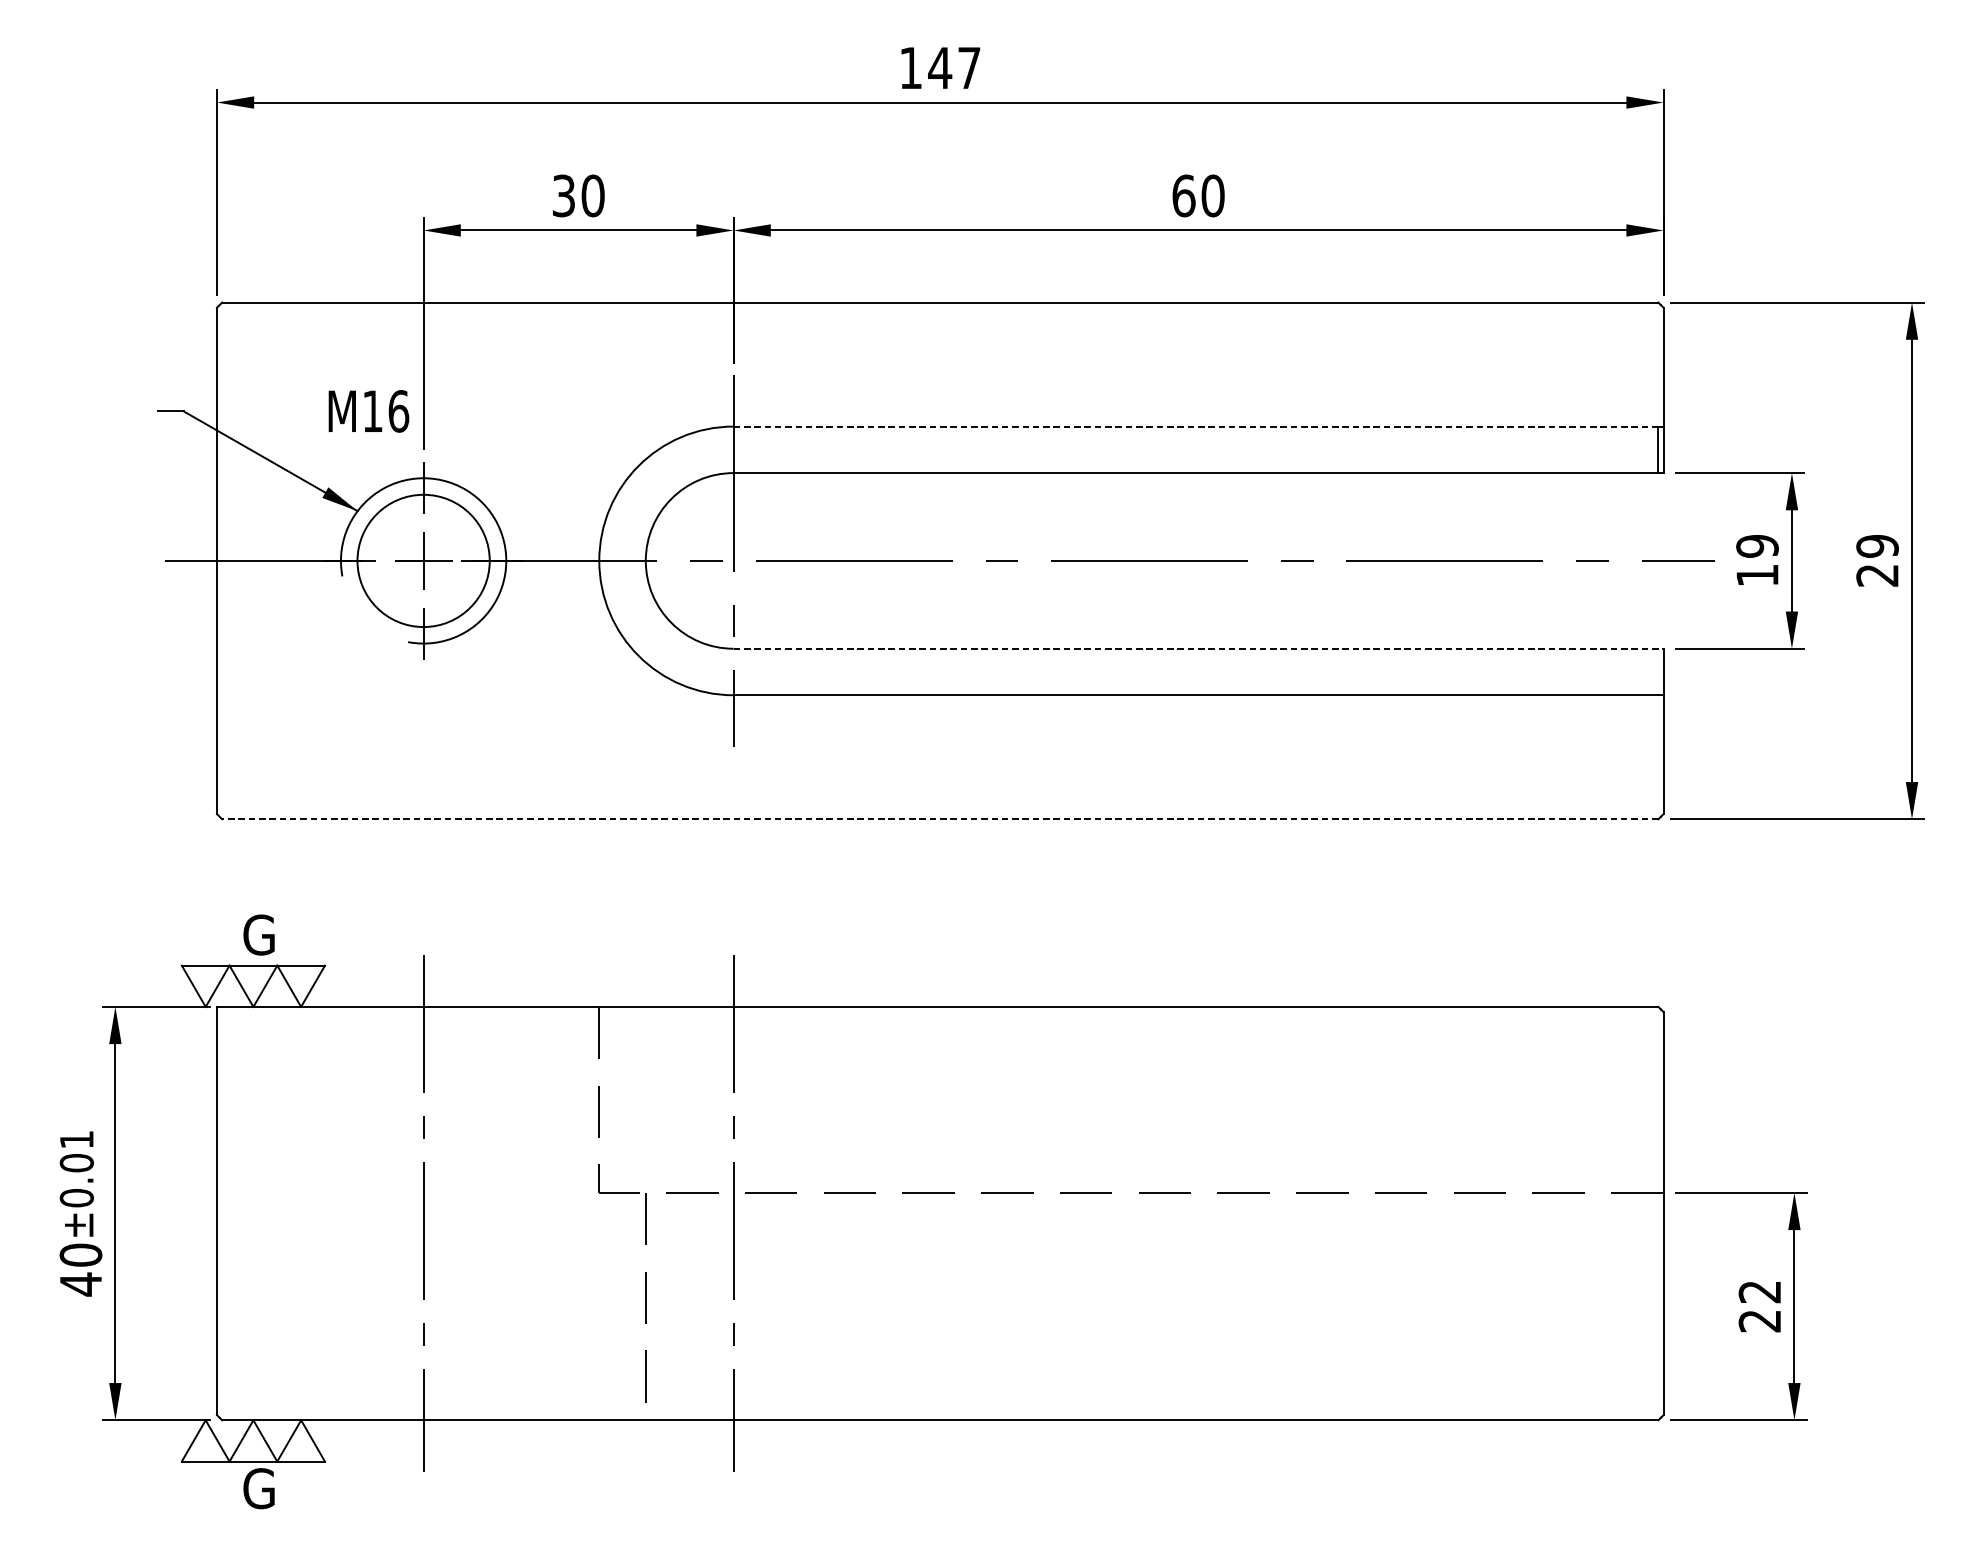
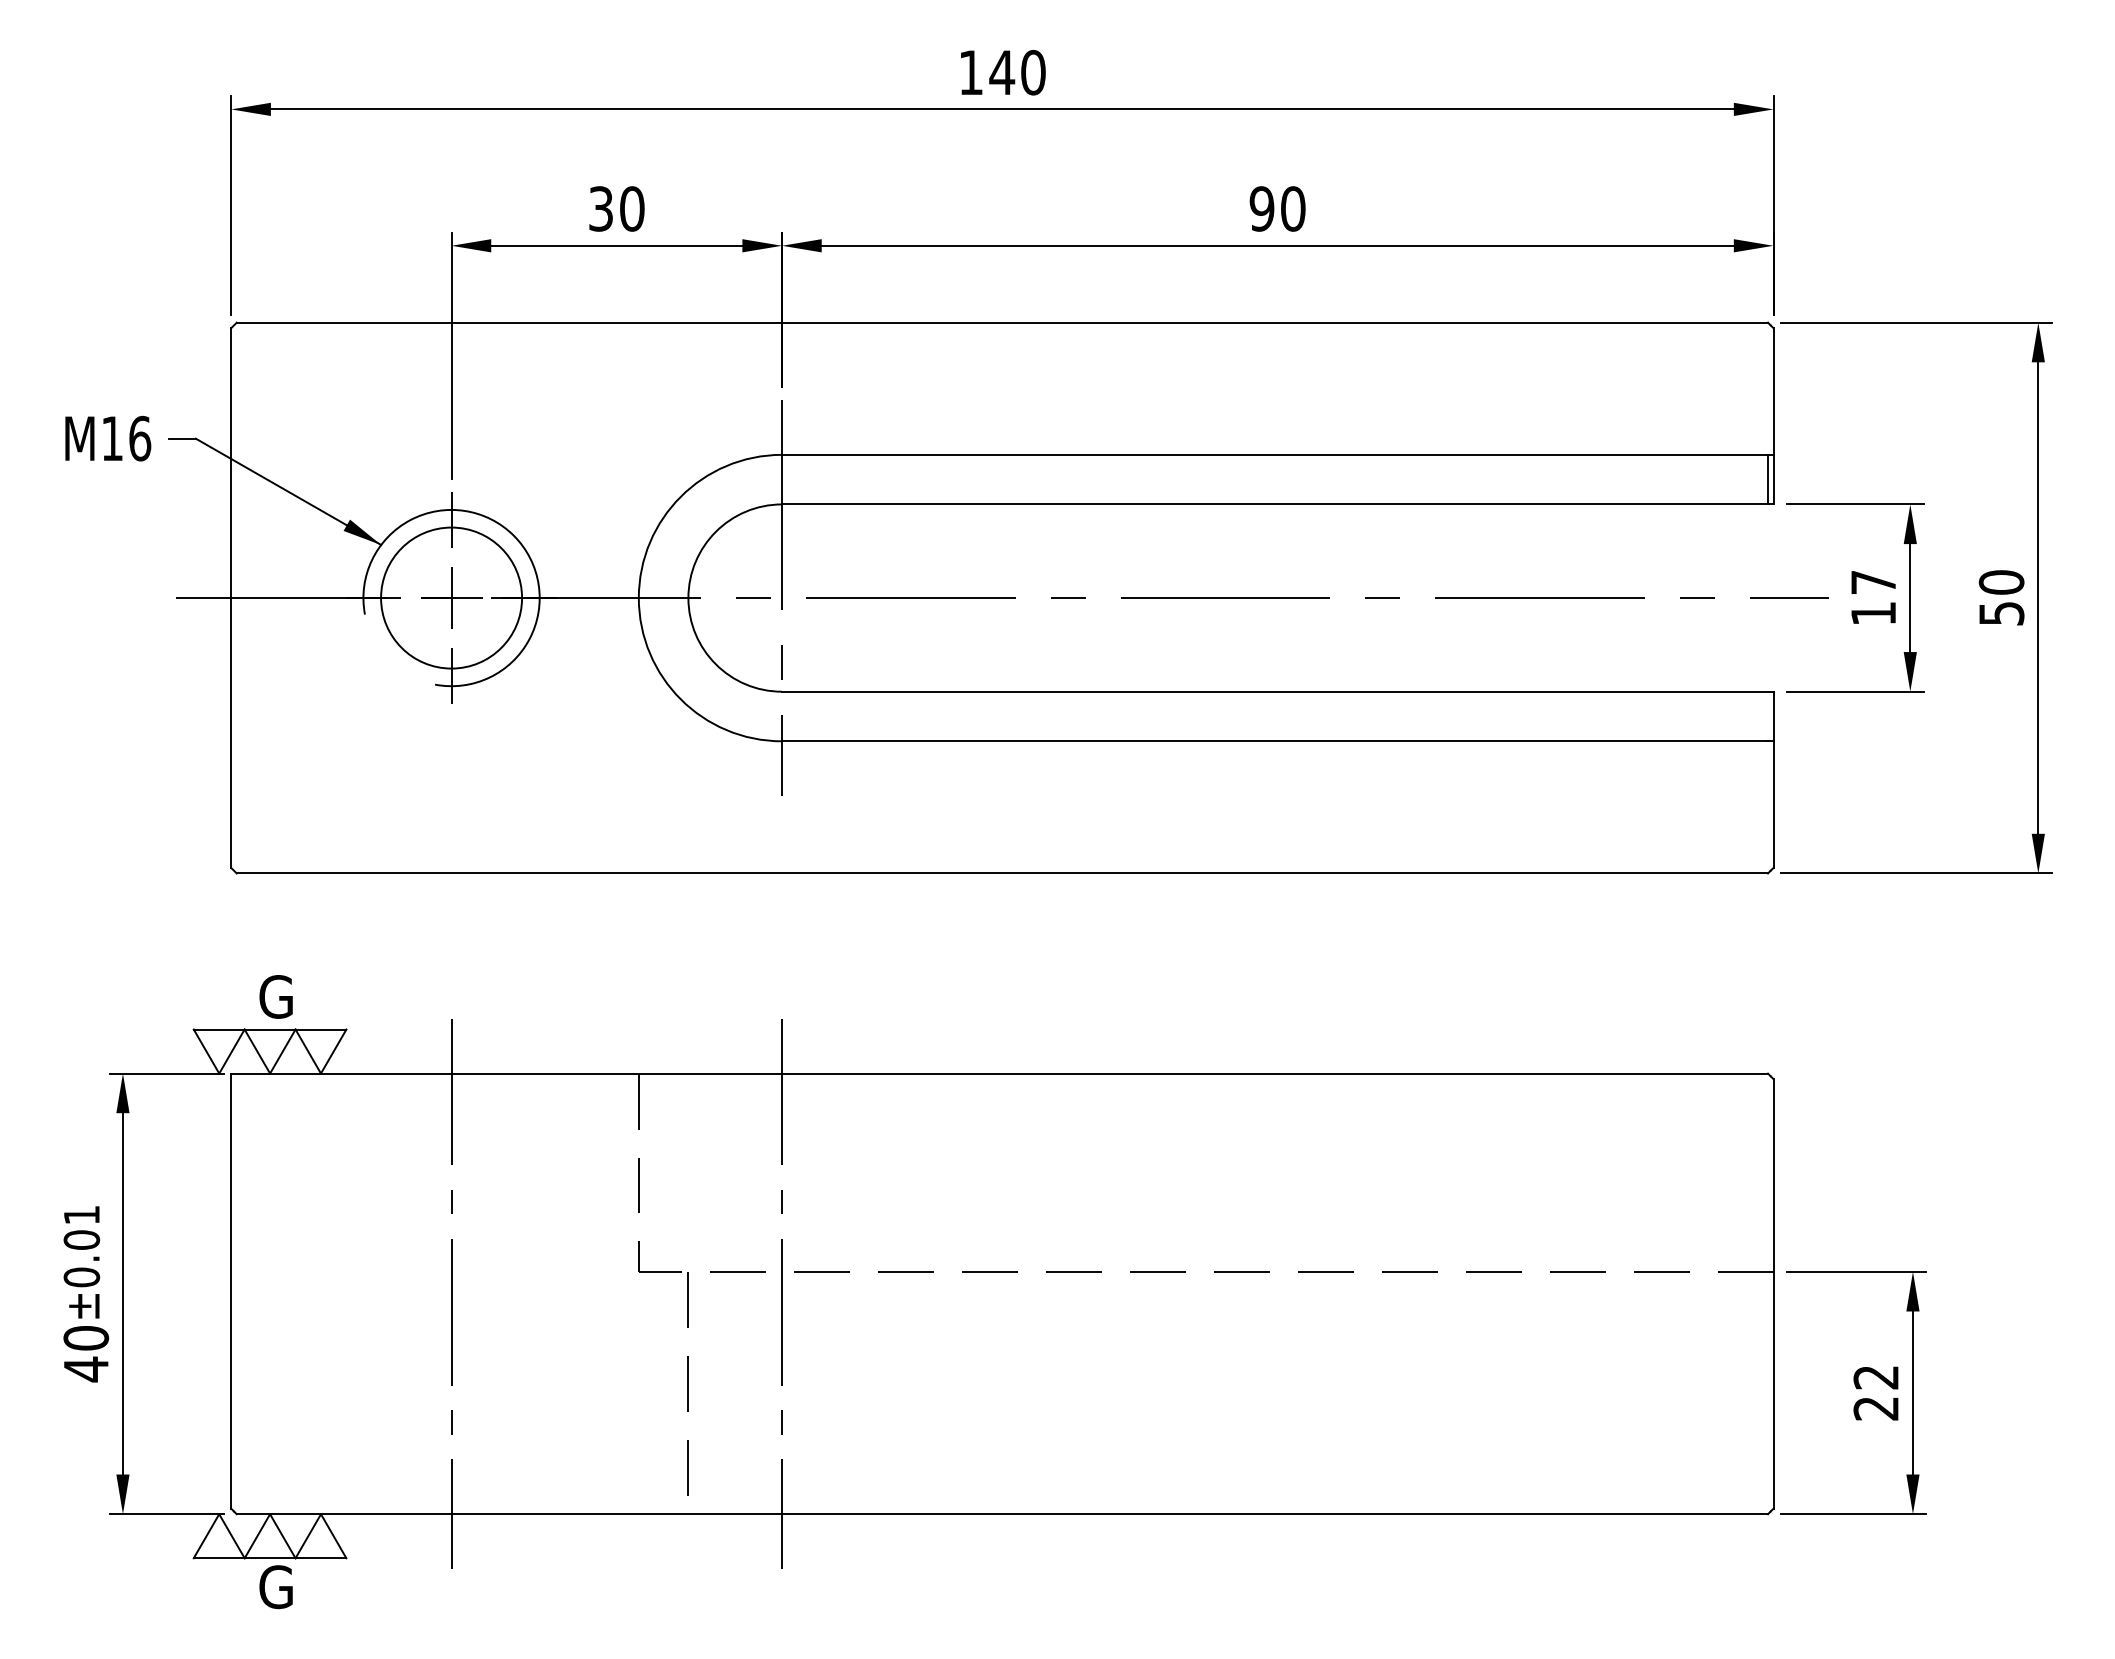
text: (969, 67) -> (1033, 72), 147 -> 140
text: (1183, 195) -> (1261, 208), 60 -> 90
text: (369, 411) -> (108, 438), moved
line: (1196, 426) -> (1275, 454), dashed -> solid
text: (1757, 546) -> (1873, 582), 19 -> 17
text: (1877, 560) -> (2001, 597), 29 -> 50
line: (1198, 648) -> (1277, 691), dashed -> solid
line: (940, 819) -> (1002, 873), dashed -> solid

